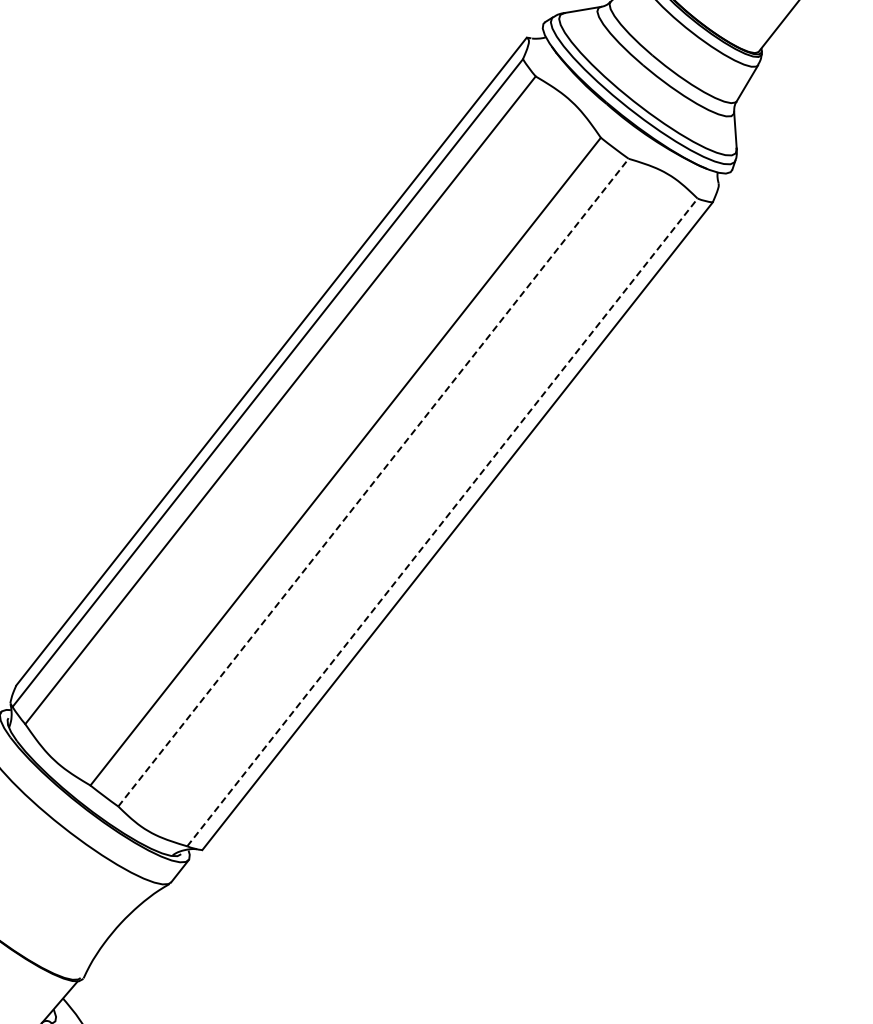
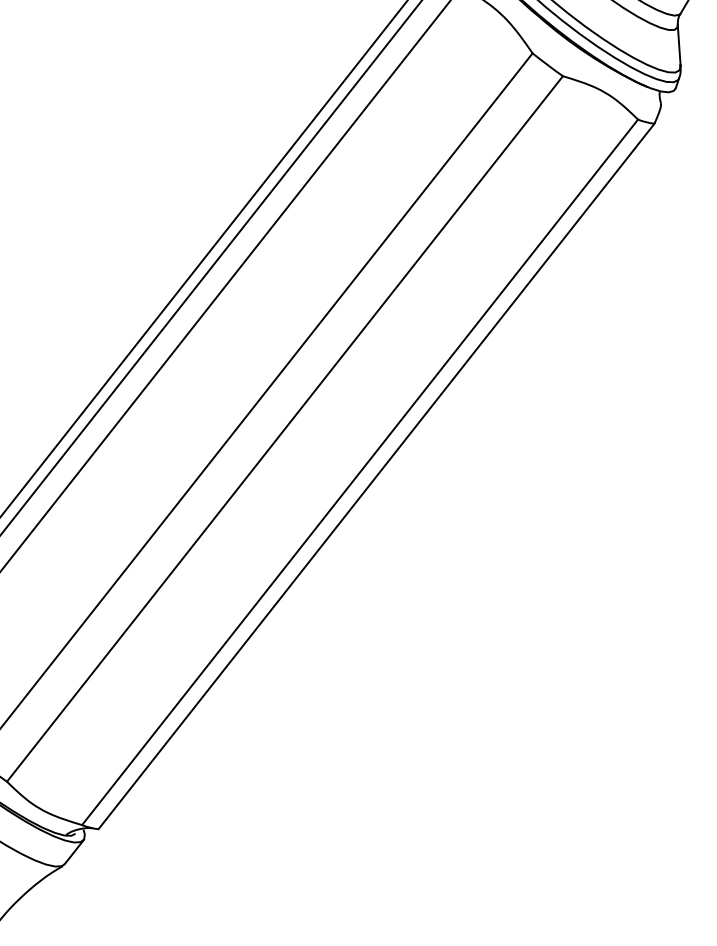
line: (373, 482) -> (284, 428), dashed -> solid
line: (442, 522) -> (360, 472), dashed -> solid

